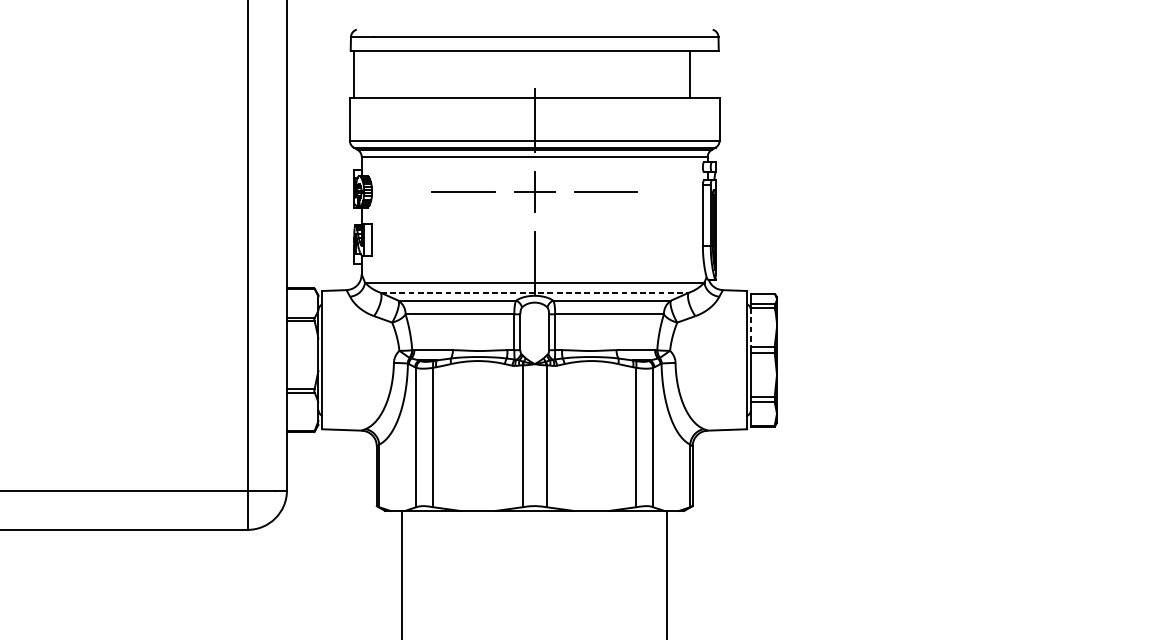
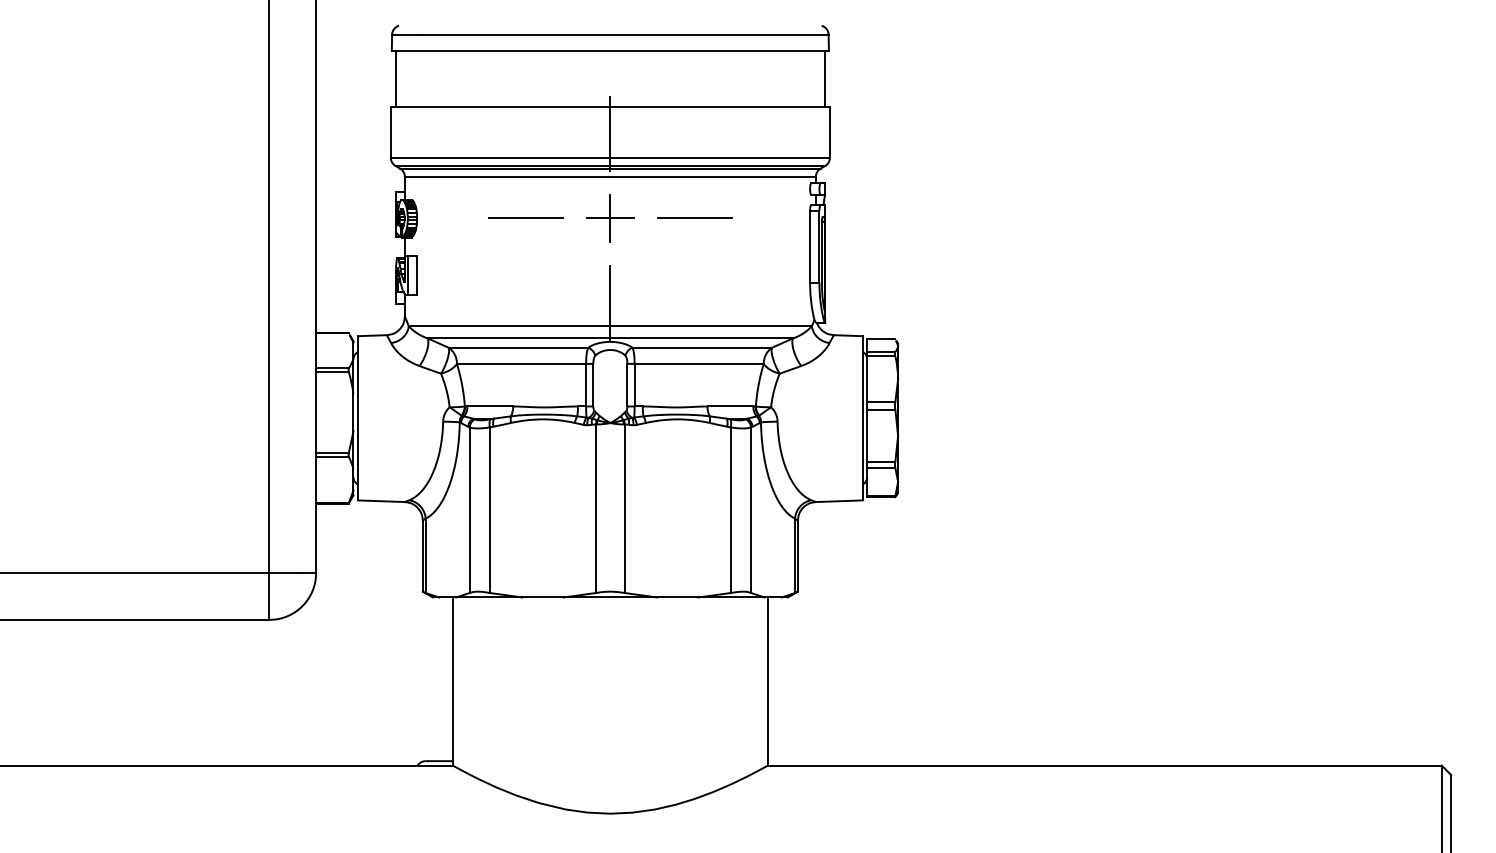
line: (689, 74) -> (825, 79), moved
line: (534, 292) -> (610, 338), dashed -> solid
line: (751, 327) -> (867, 379), dashed -> solid

